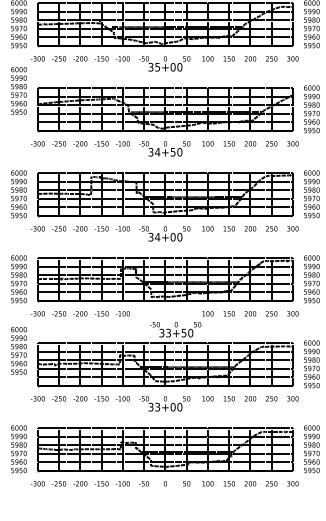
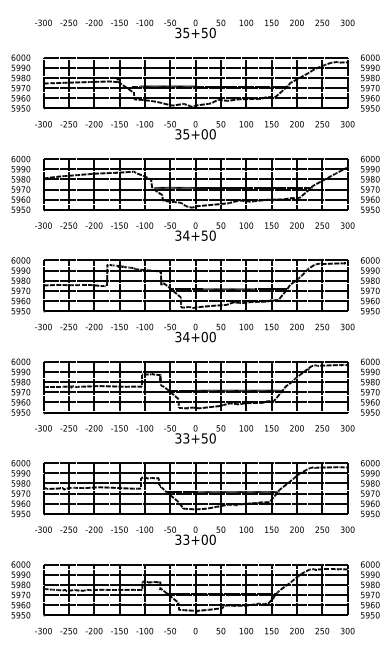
text: (18, 90) -> (20, 184), moved
text: (175, 329) -> (194, 434), moved
text: (18, 350) -> (20, 488), moved

